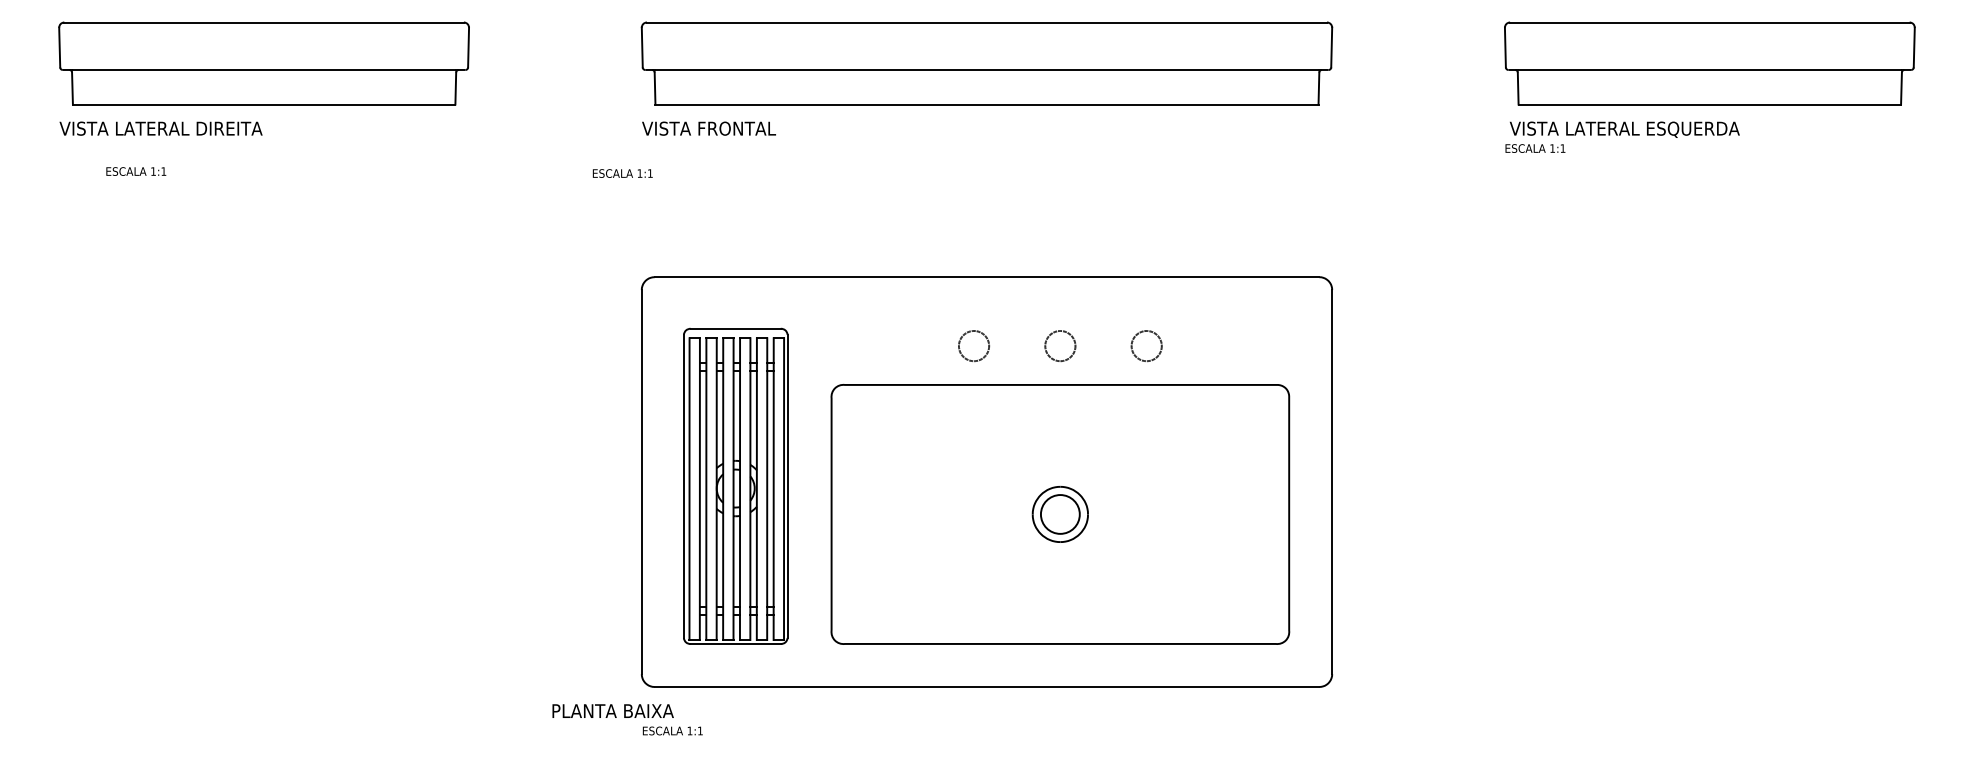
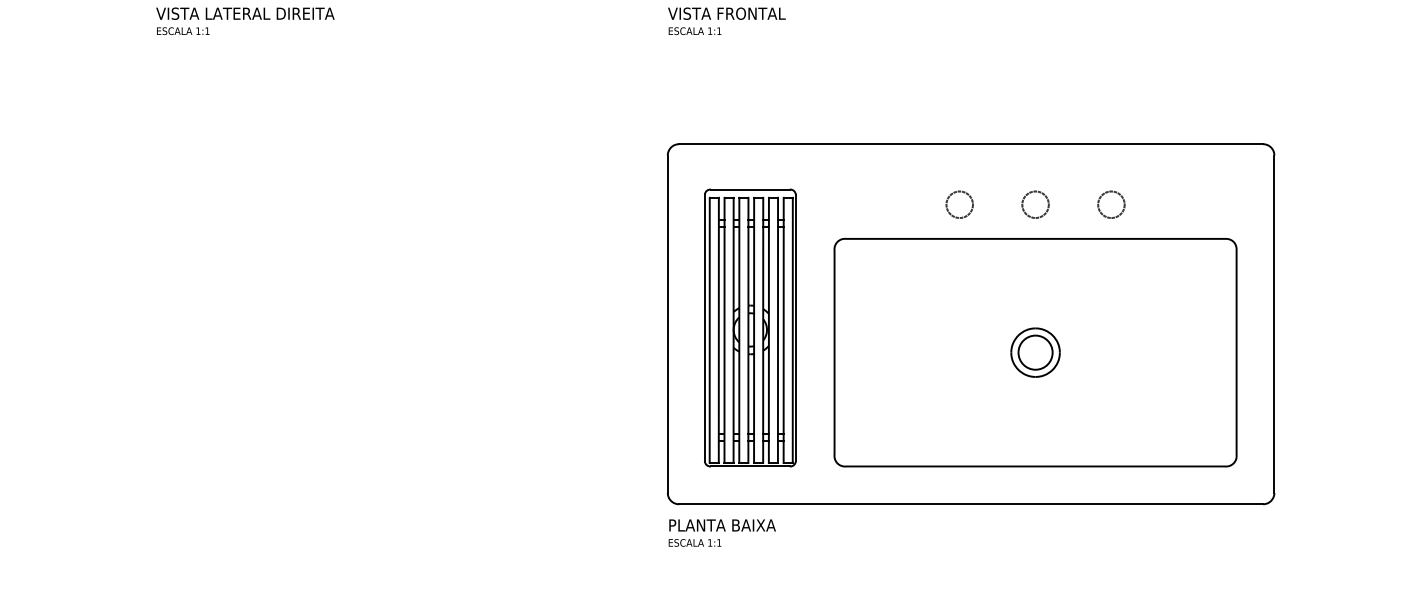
text: (136, 171) -> (183, 31), moved
text: (622, 173) -> (694, 31), moved
text: (612, 710) -> (722, 524), moved

